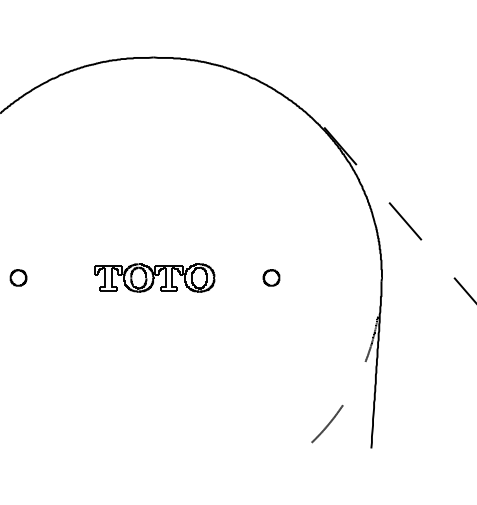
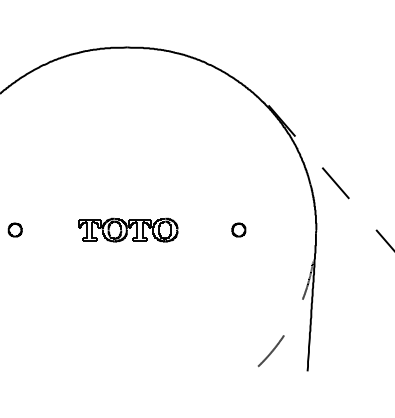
part: (271, 277) -> (238, 229), moved

